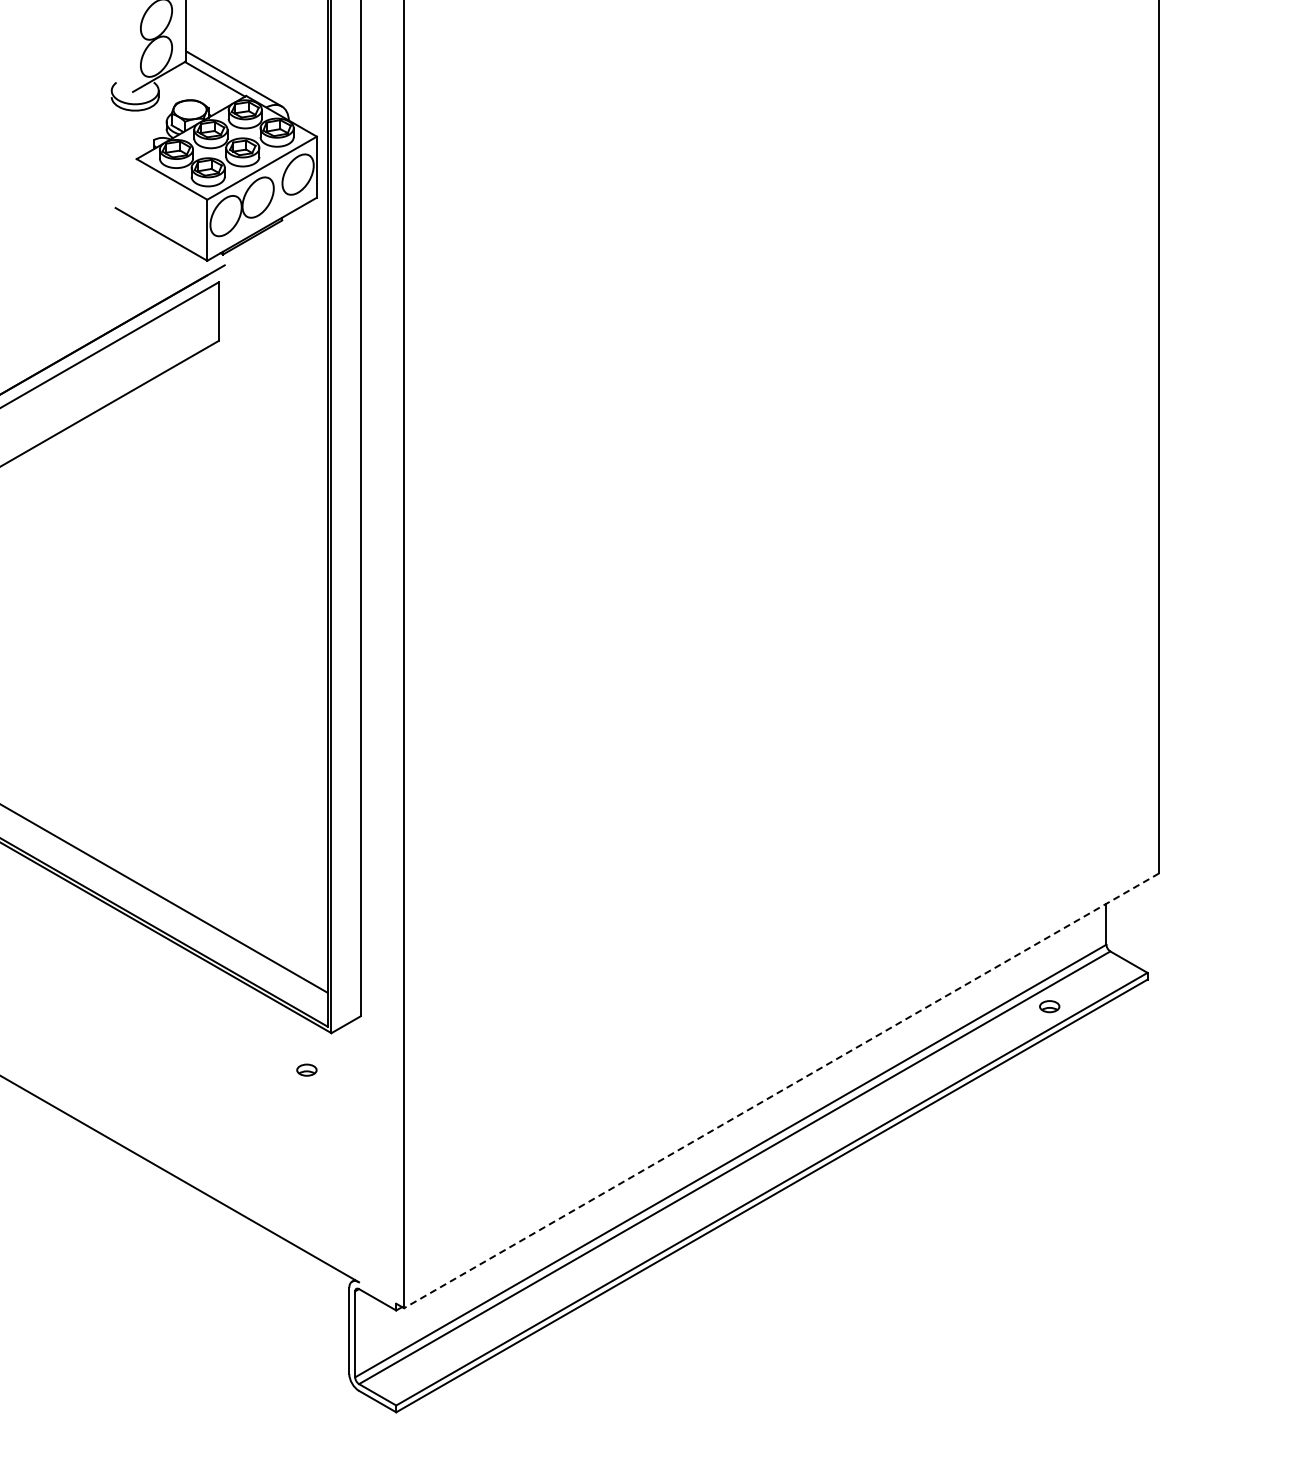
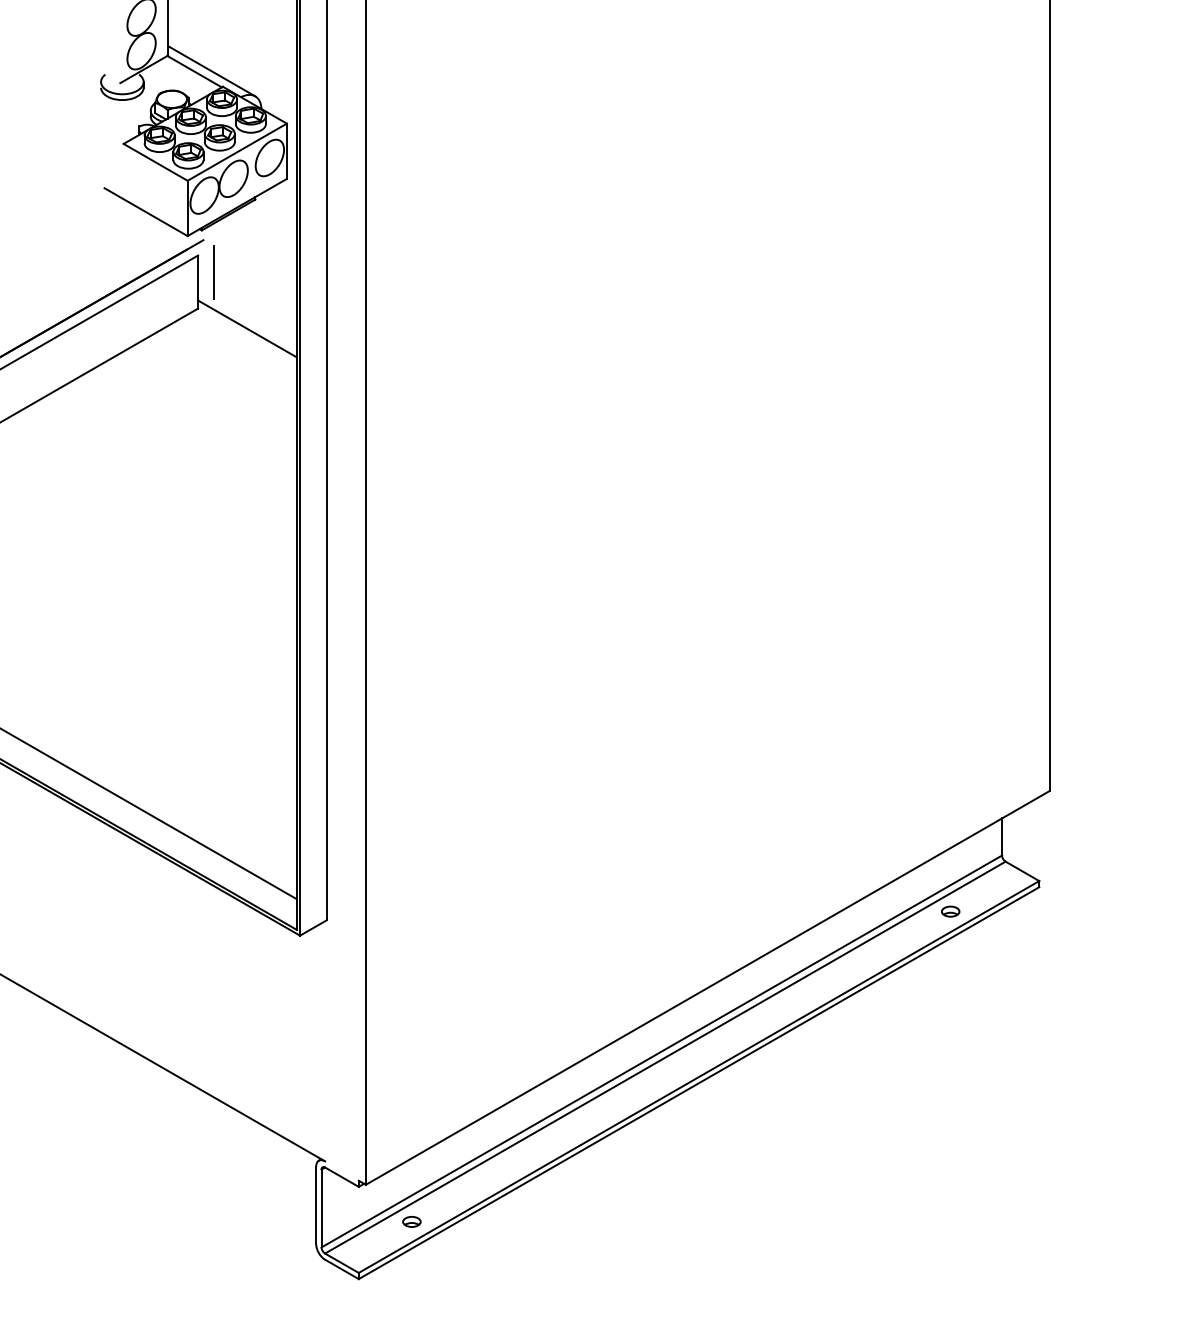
line: (236, 301) -> (214, 272), added
line: (272, 362) -> (246, 328), added
part: (306, 1069) -> (411, 1221), moved
line: (781, 1090) -> (707, 987), dashed -> solid

